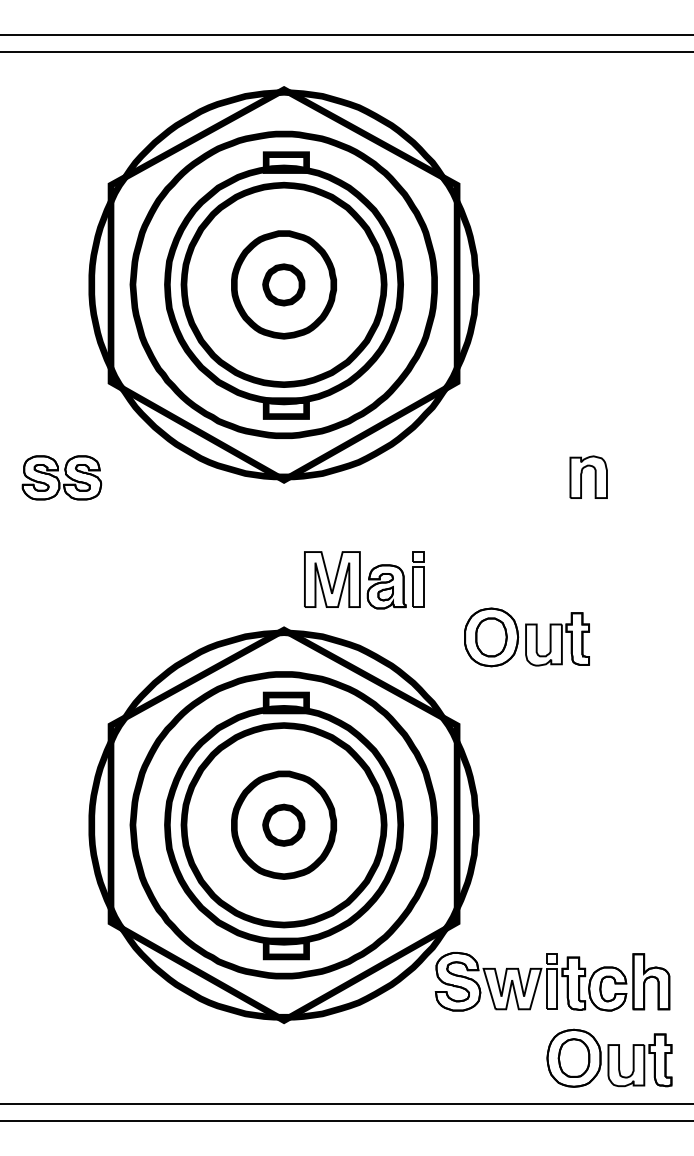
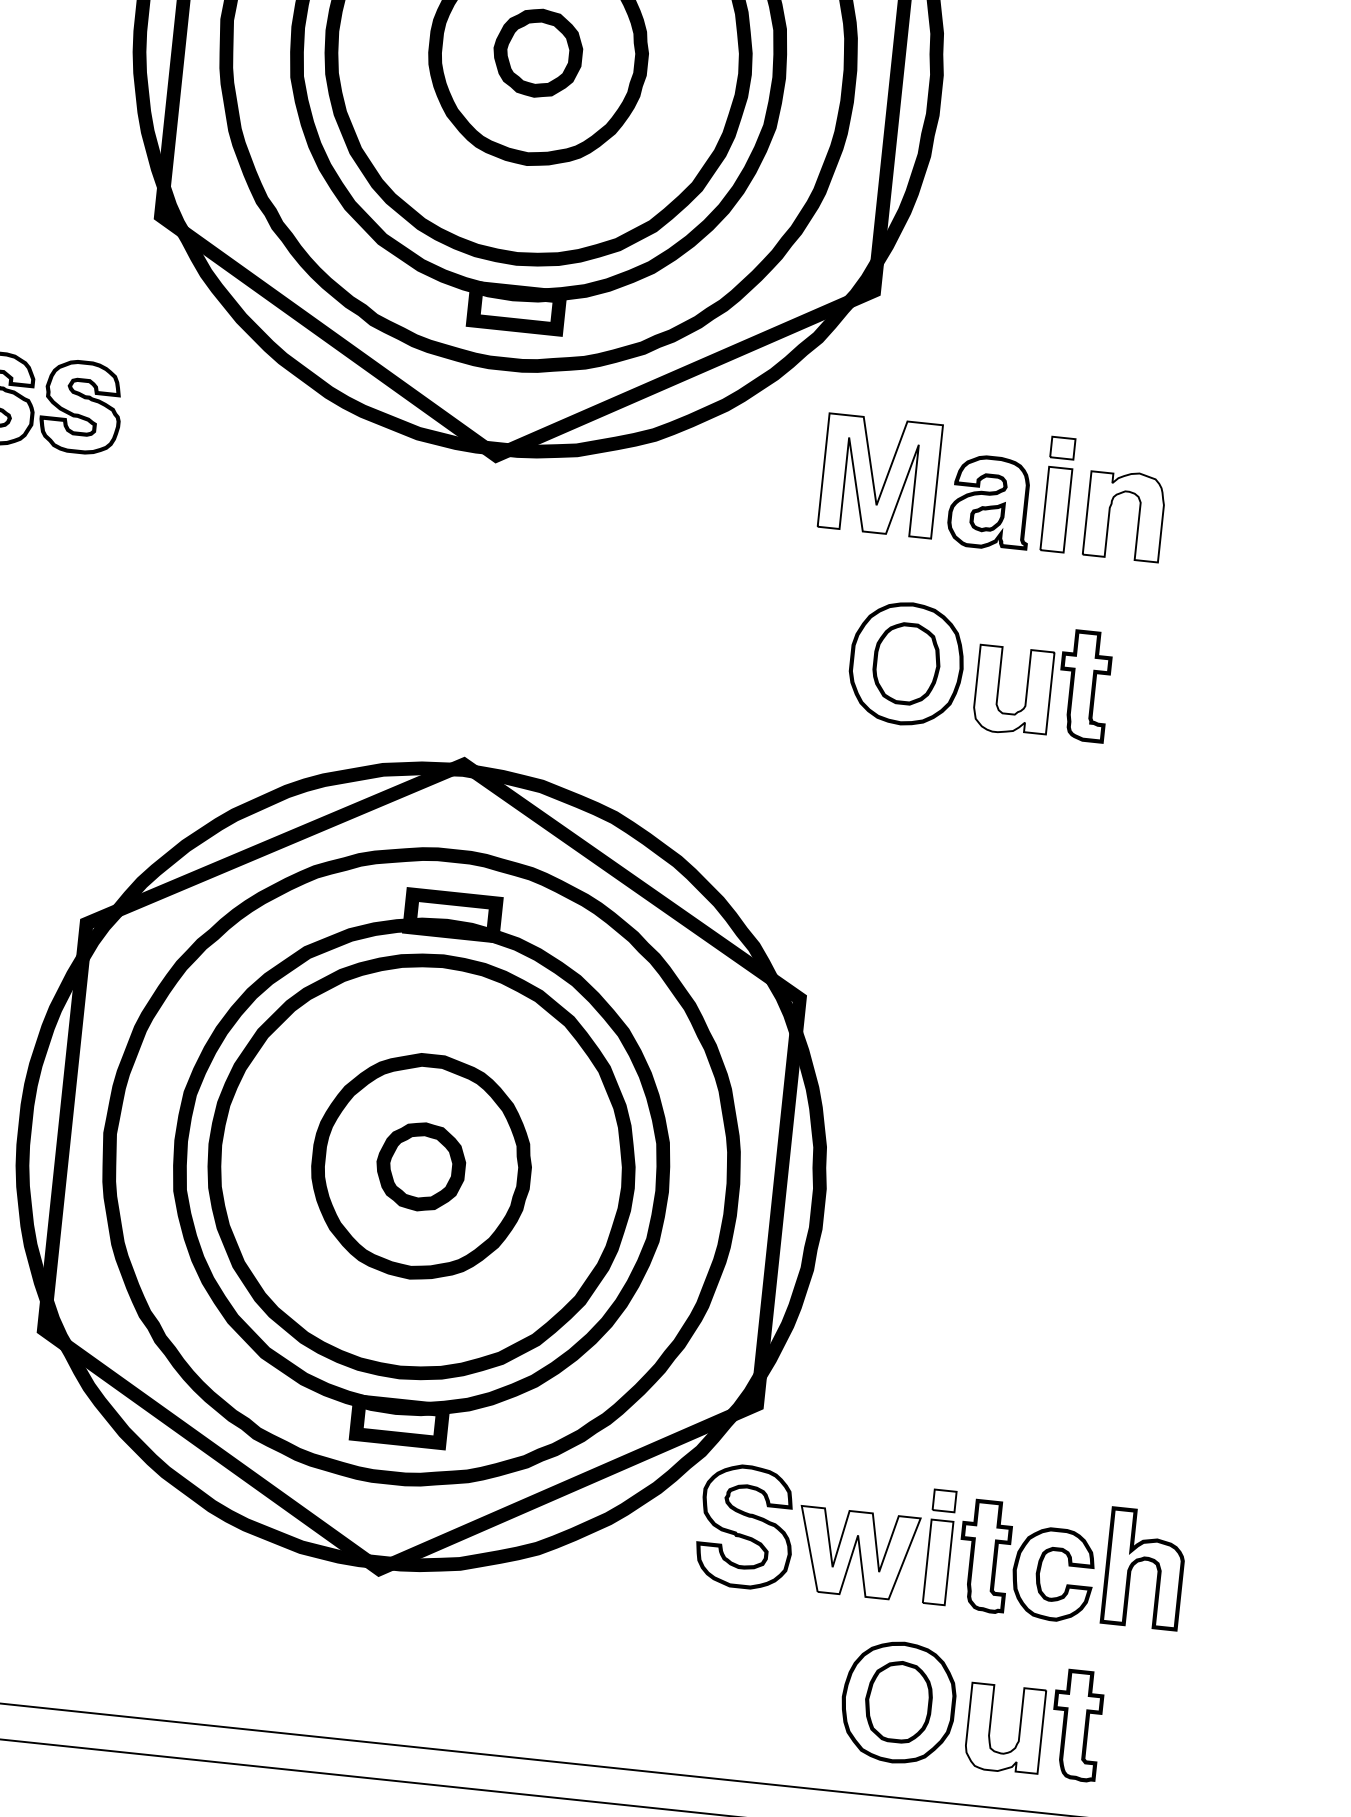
part: (364, 580) -> (946, 484), moved
part: (526, 637) -> (978, 671), moved
part: (609, 1057) -> (971, 1708), moved

